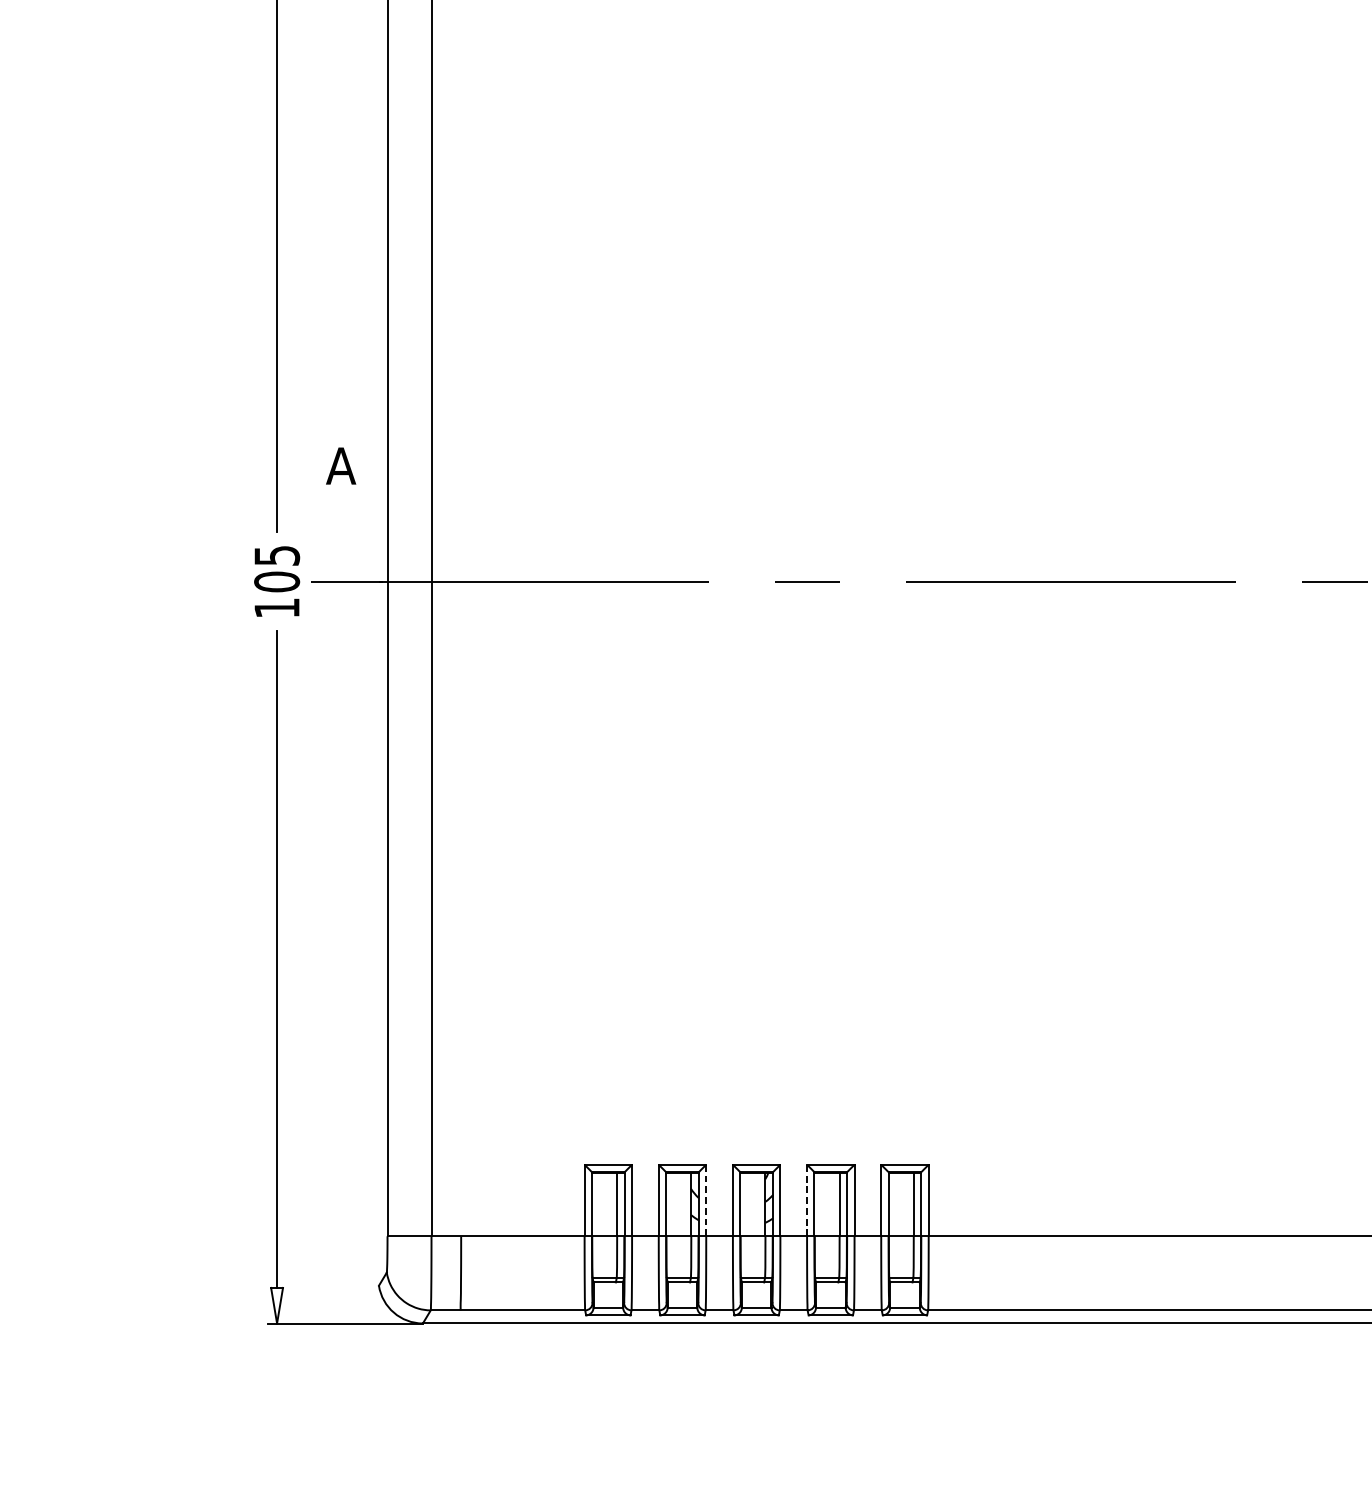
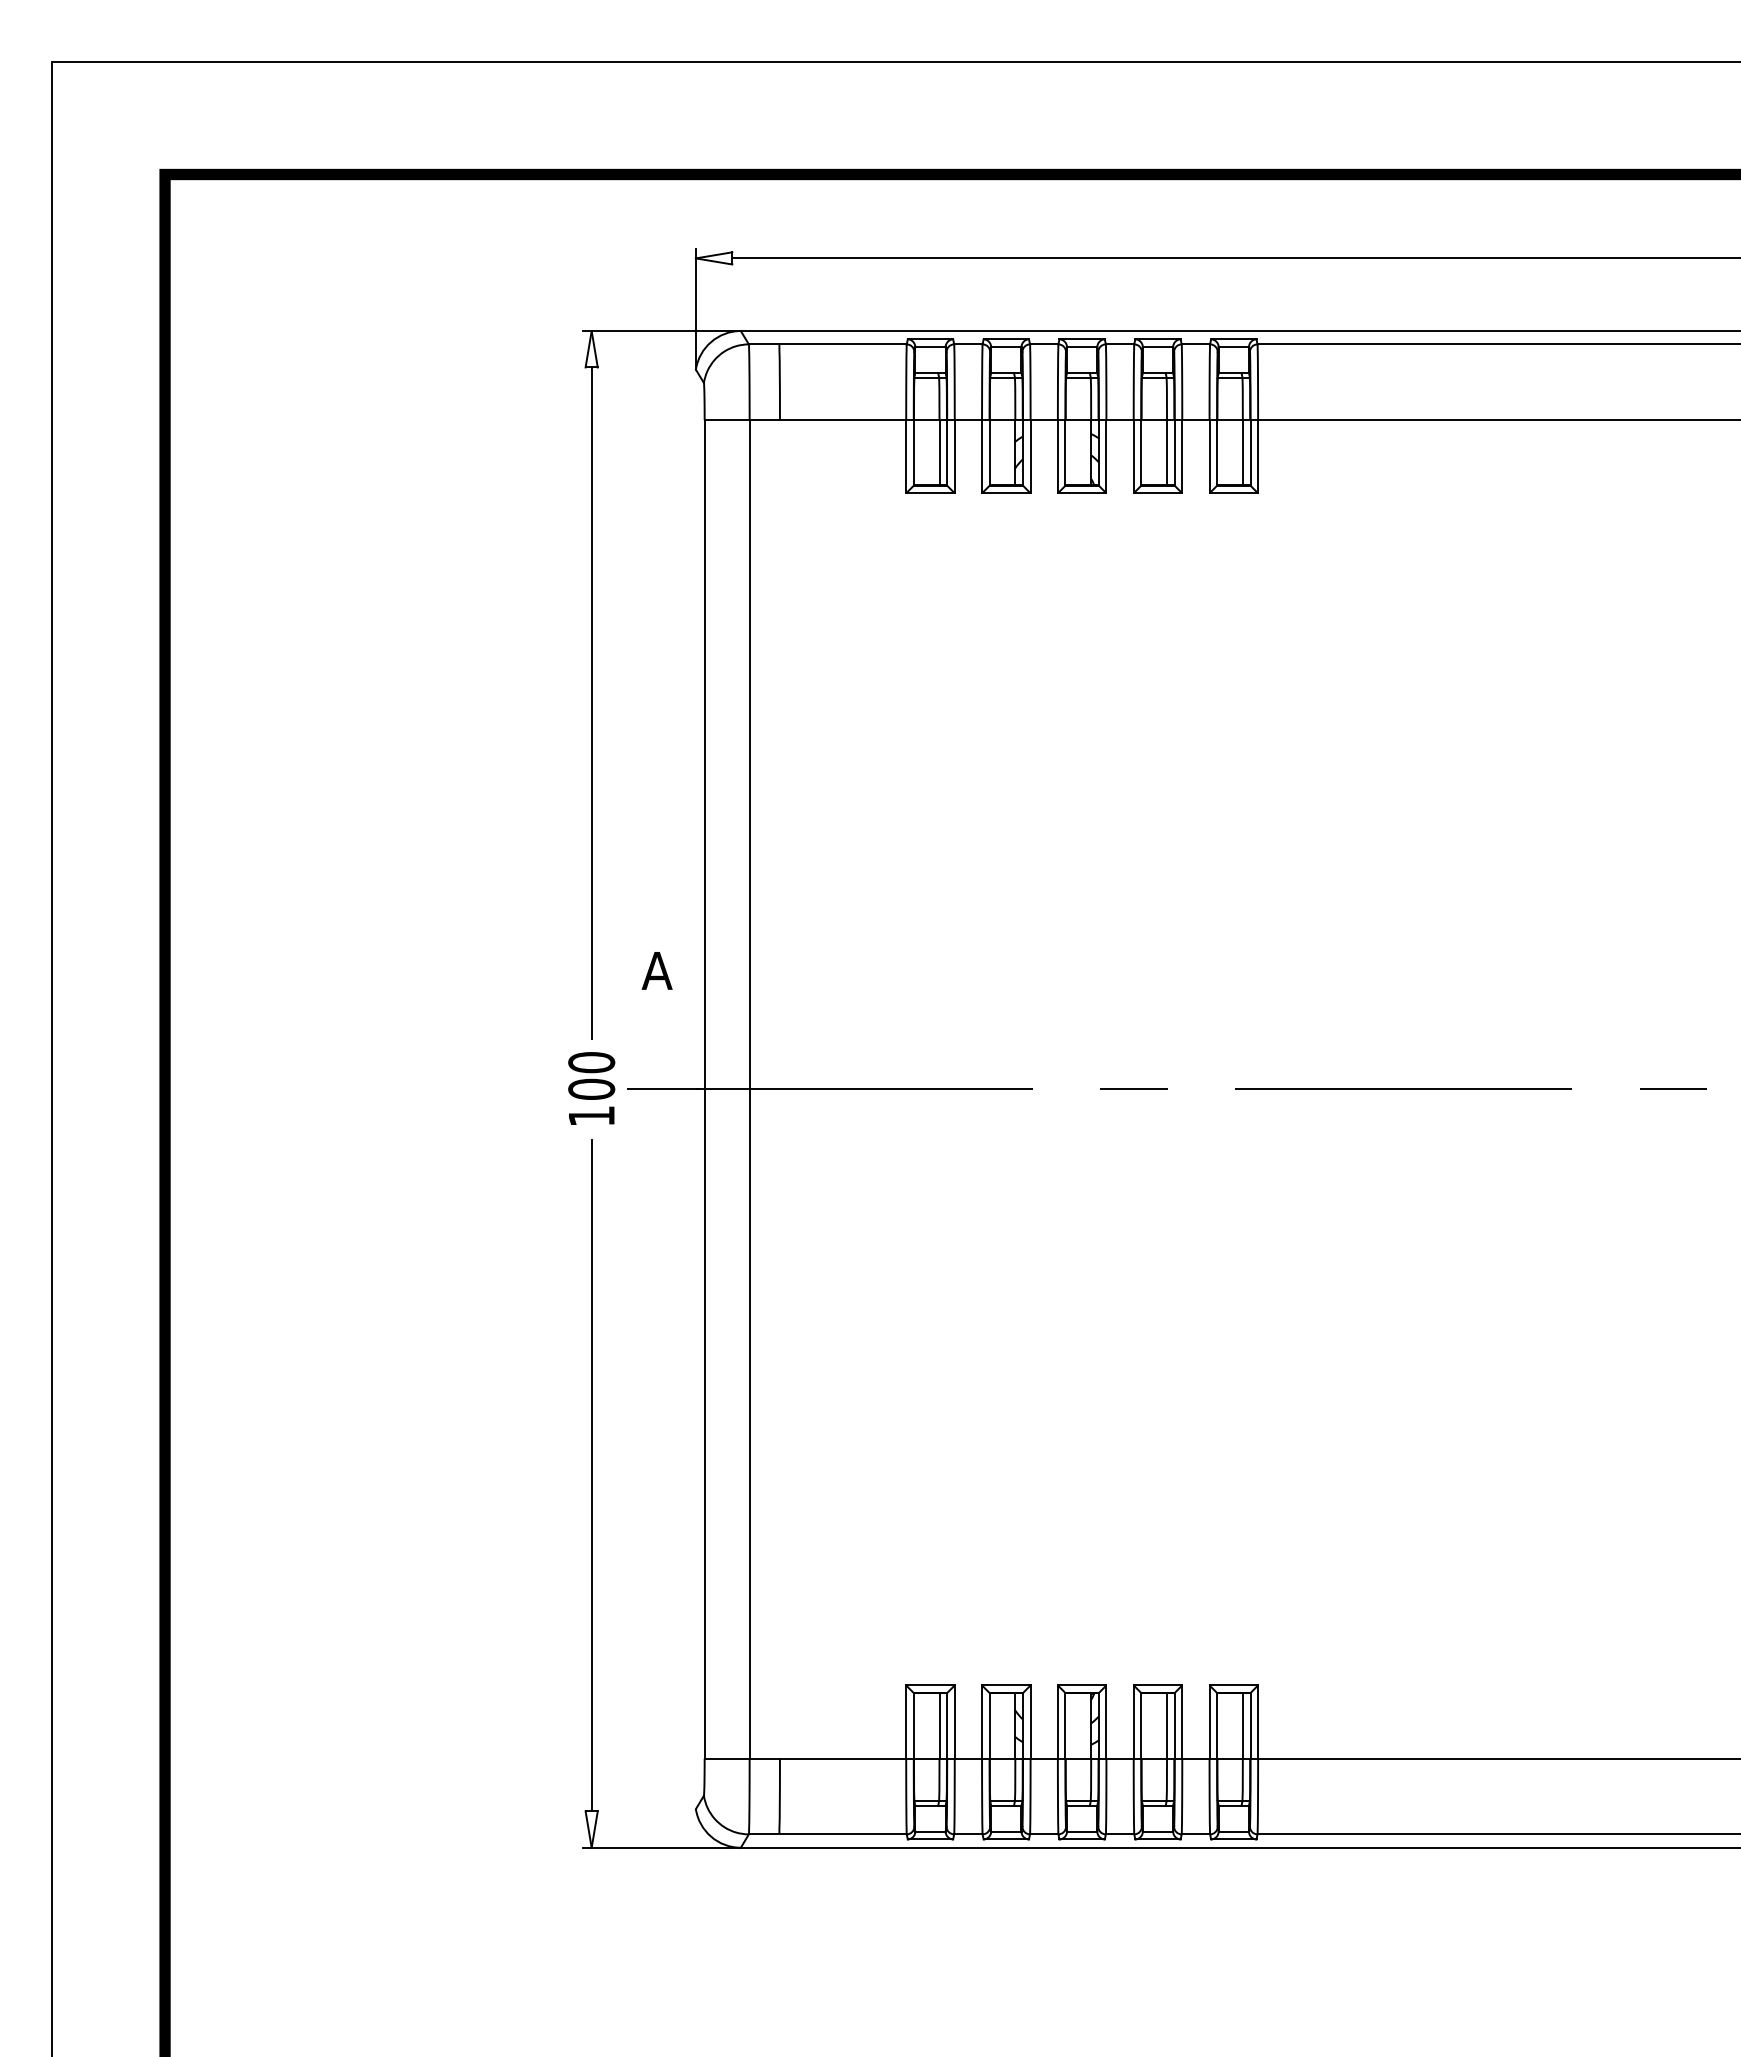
text: (276, 555) -> (591, 1062), 105 -> 100
line: (706, 1201) -> (1030, 1722), dashed -> solid
line: (806, 1201) -> (1133, 1722), dashed -> solid

